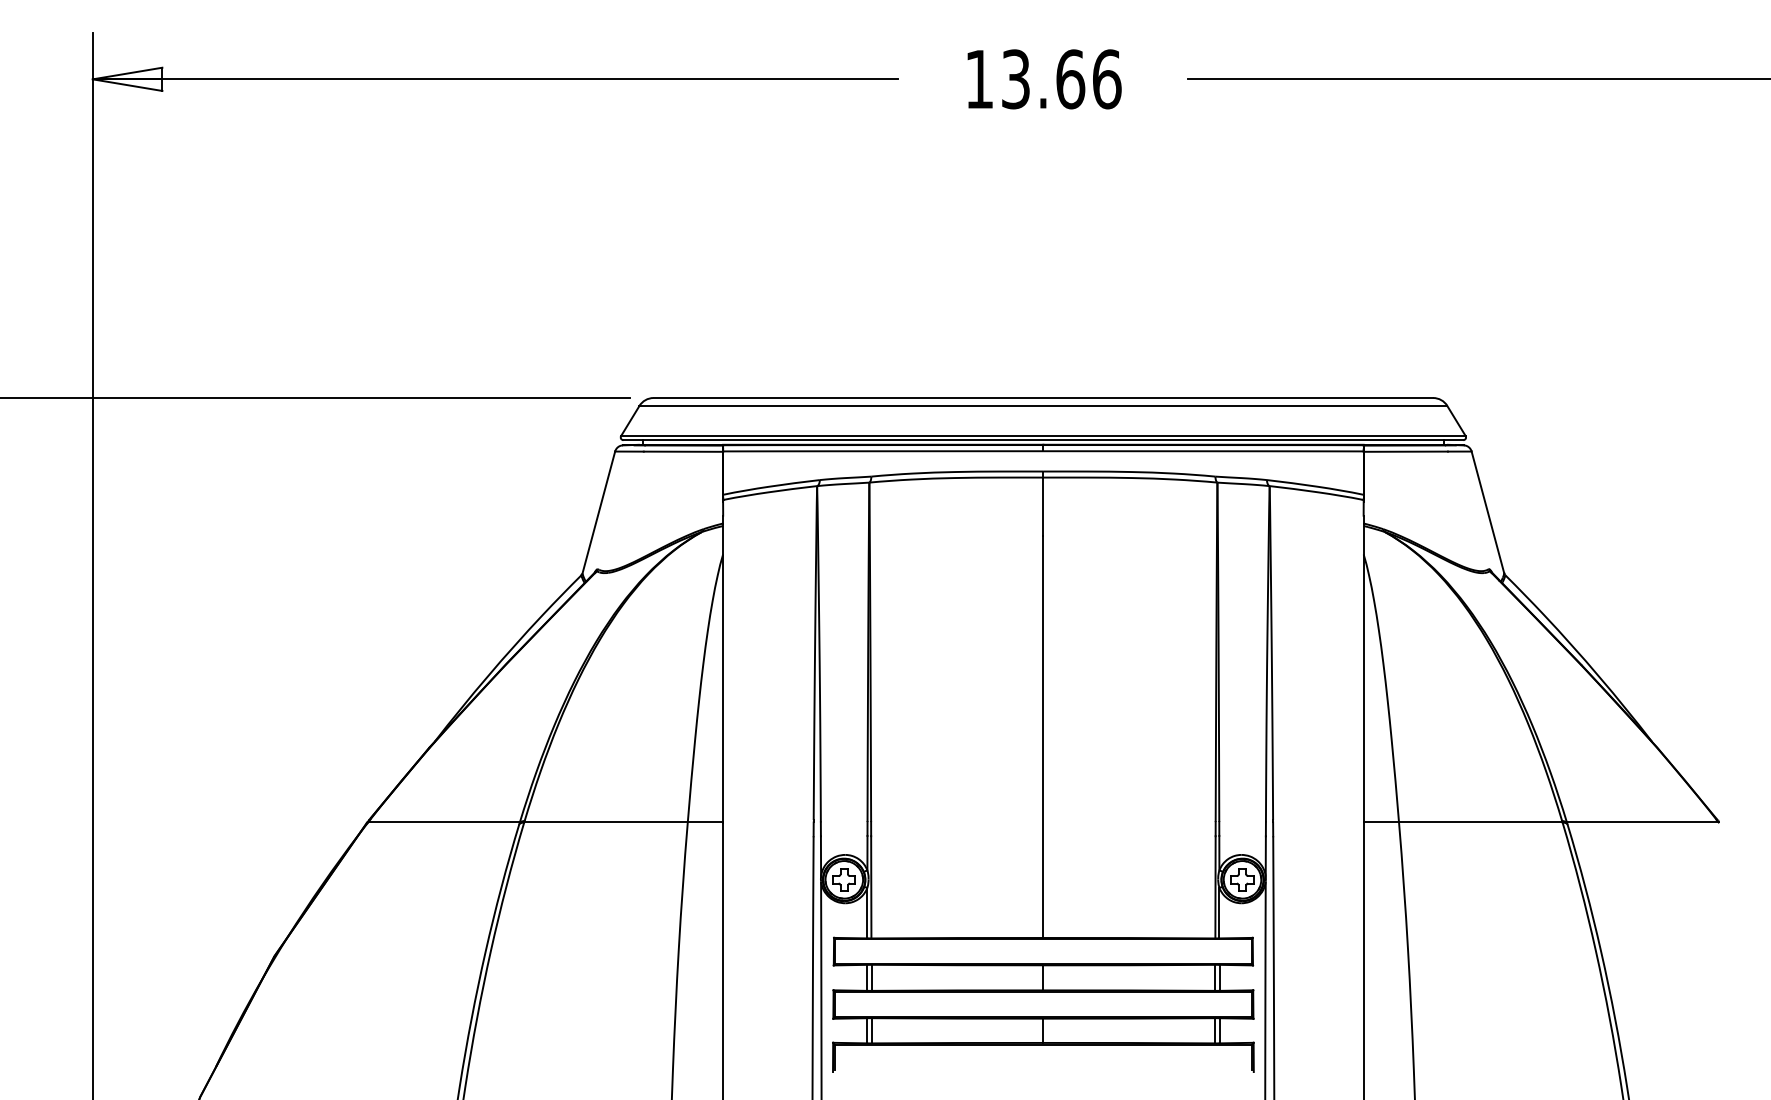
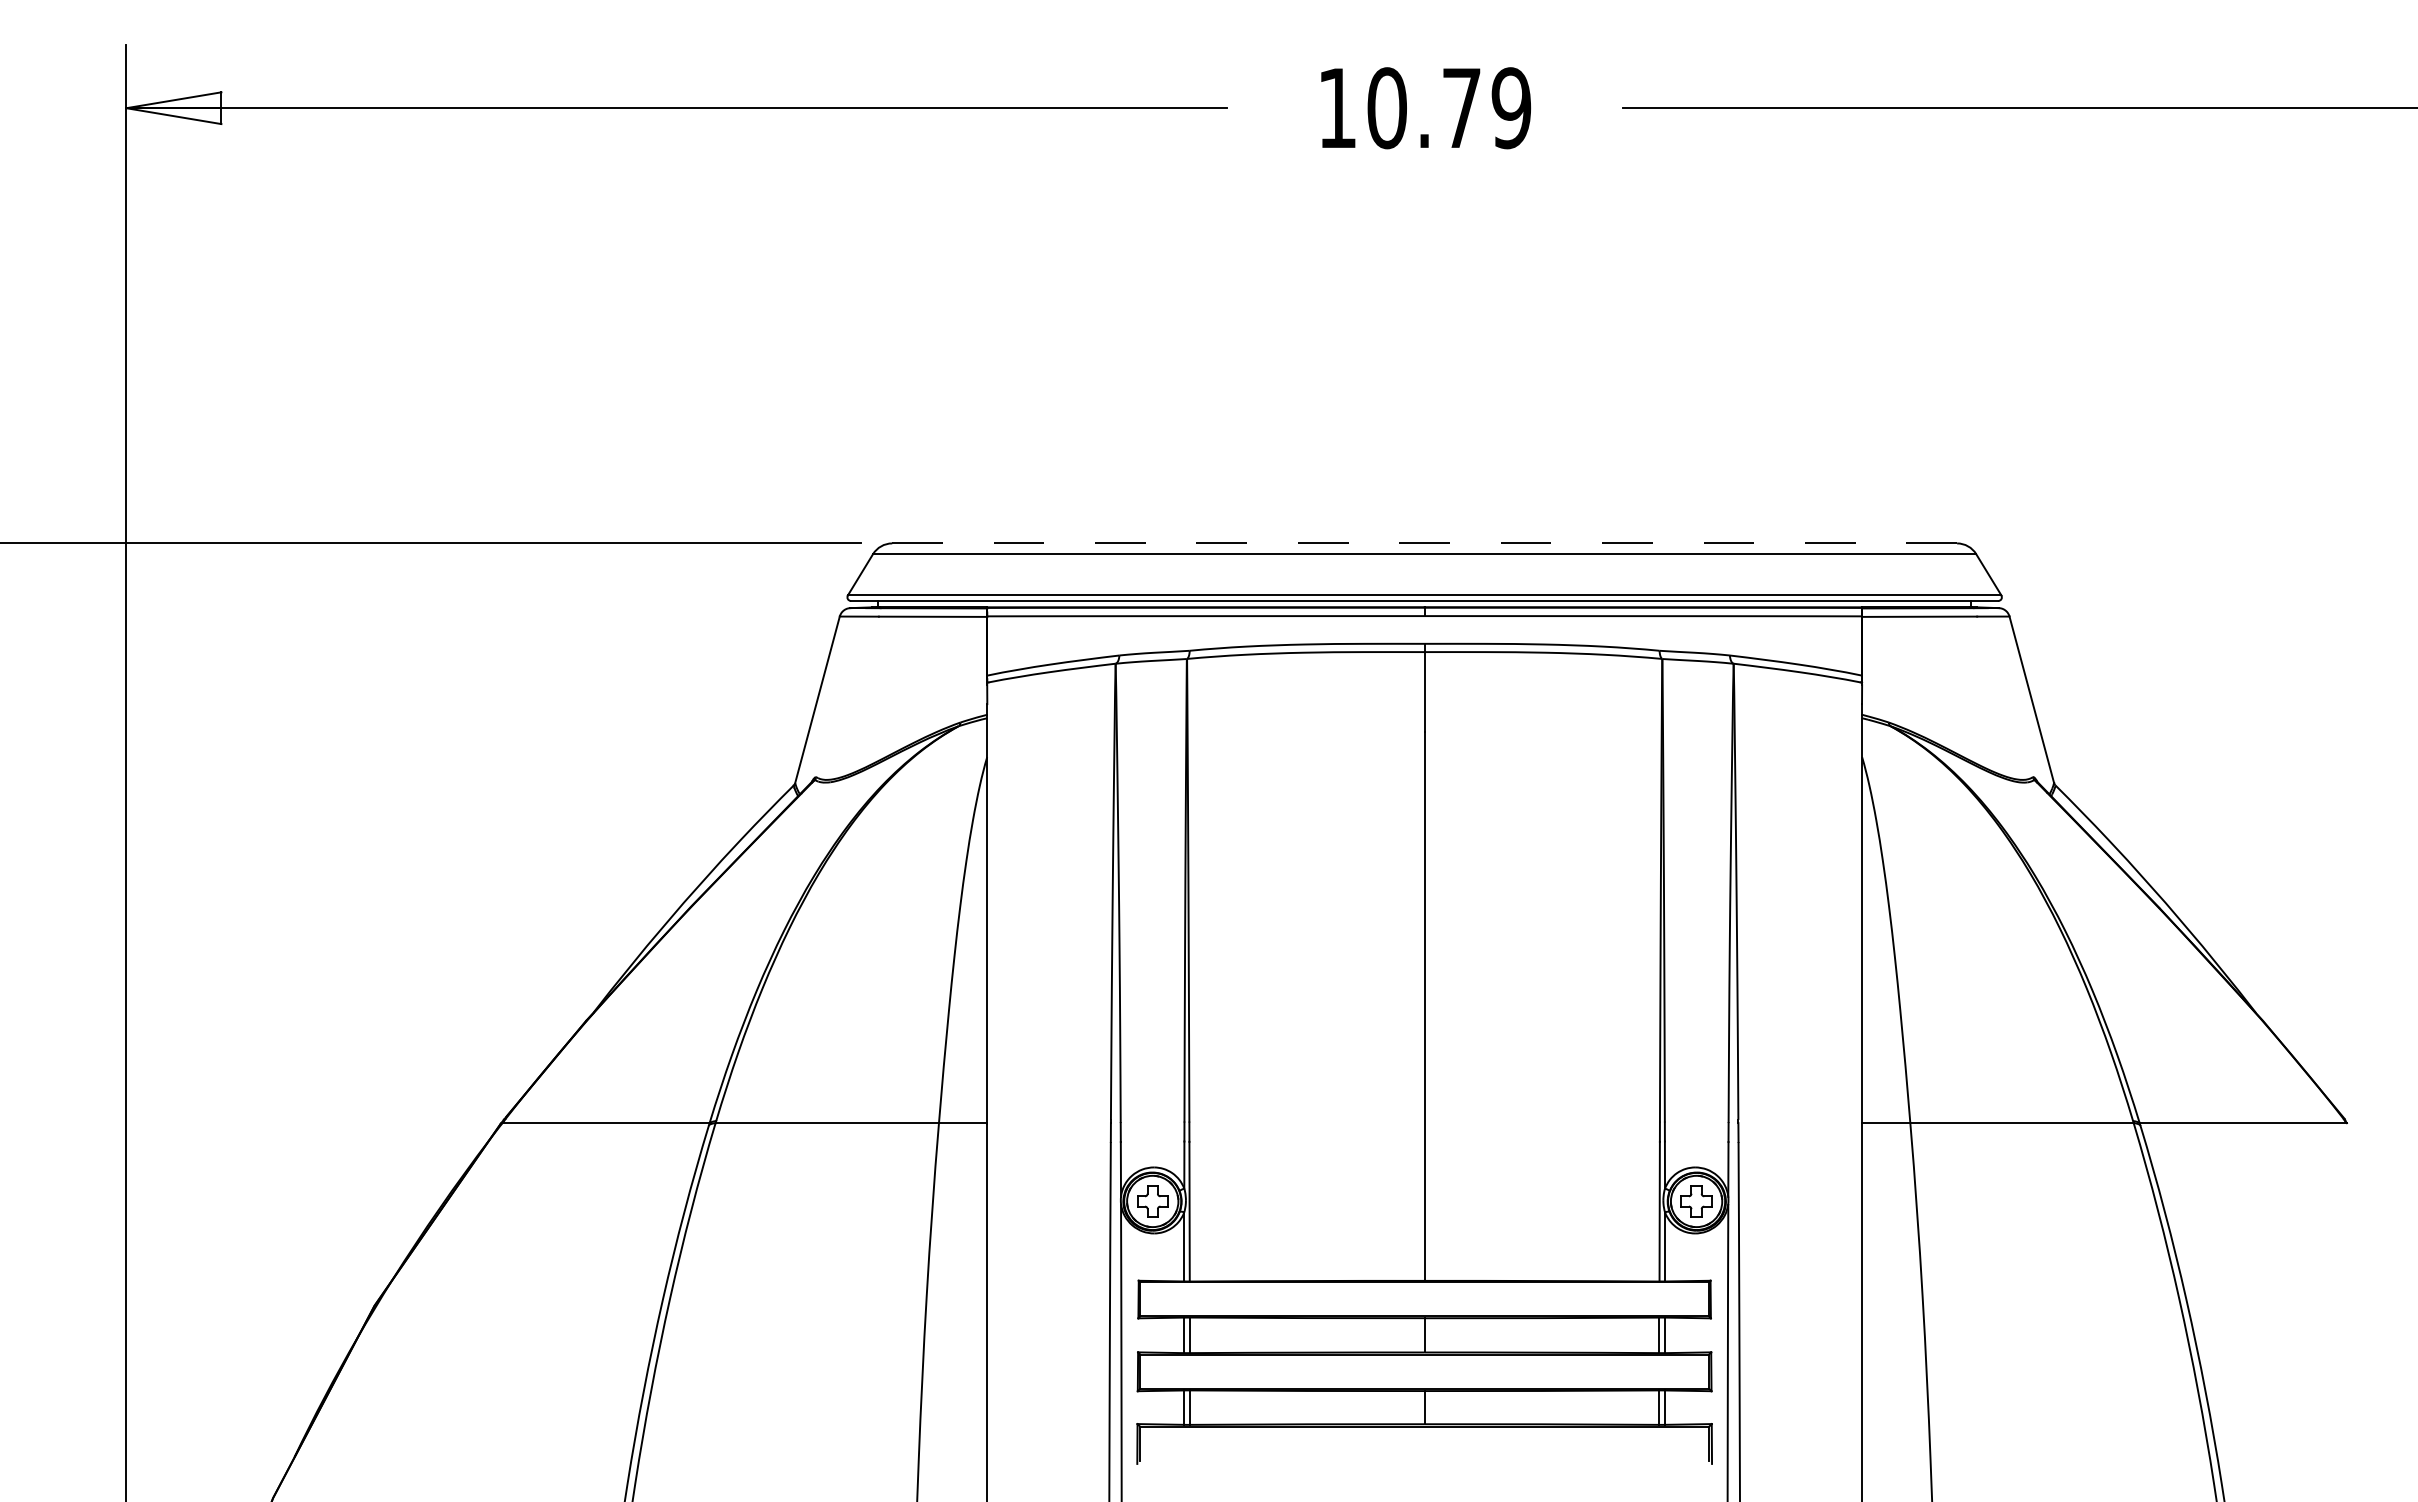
text: (1061, 79) -> (1449, 108), 13.66 -> 10.79
line: (1043, 398) -> (1424, 543), solid -> dashed

